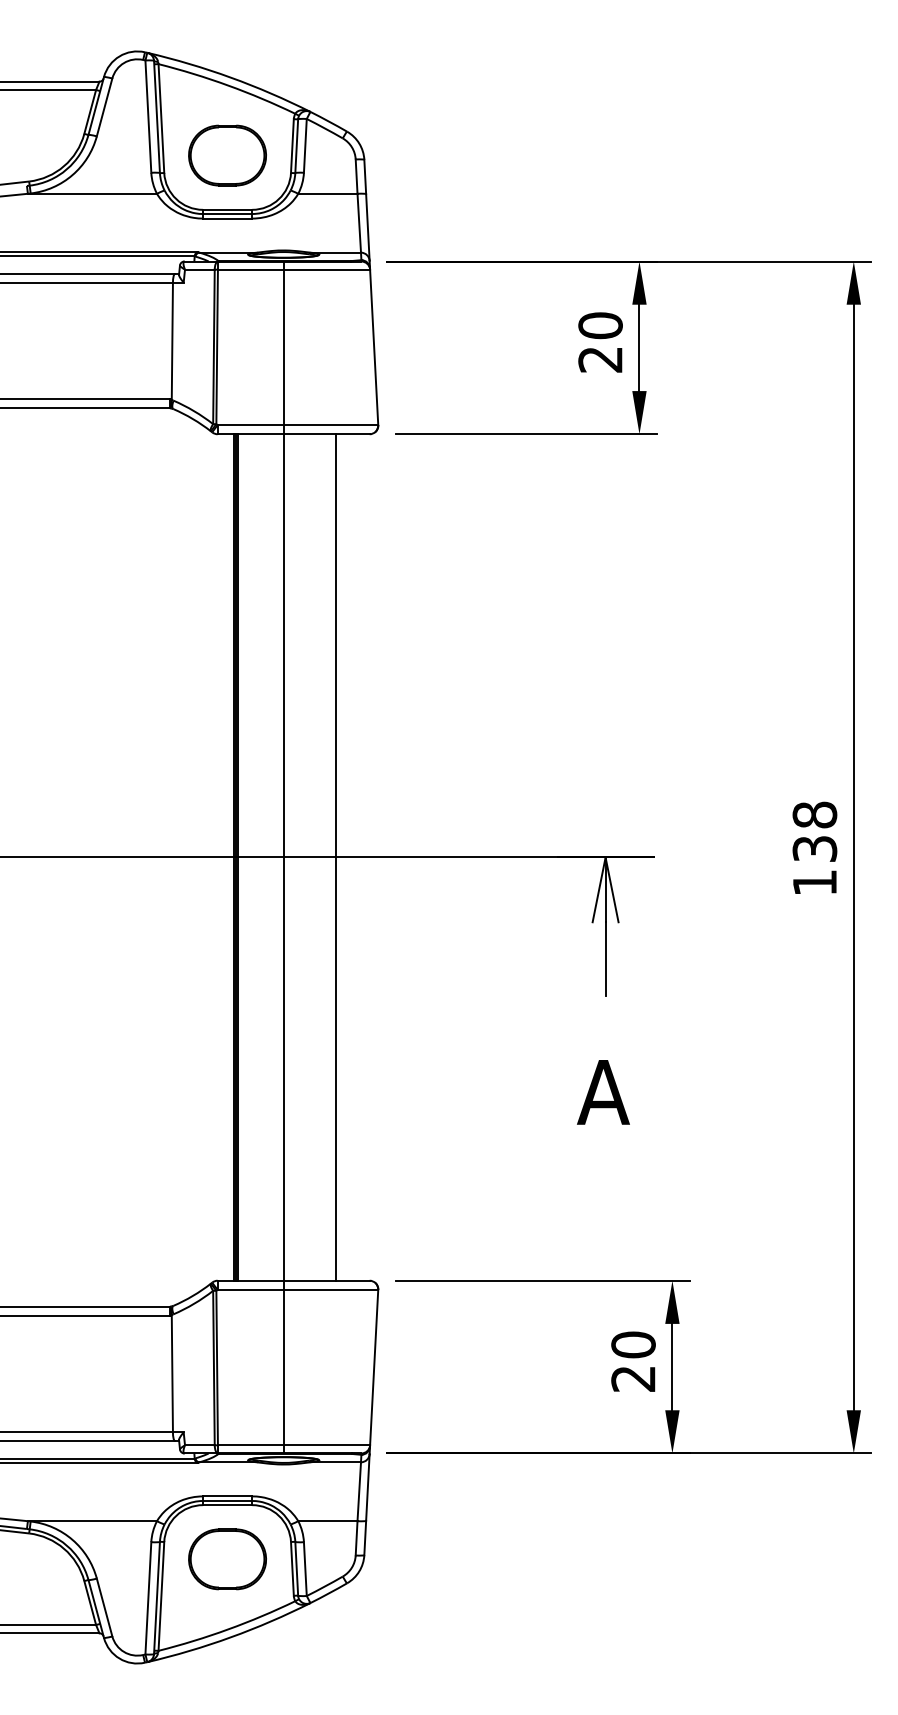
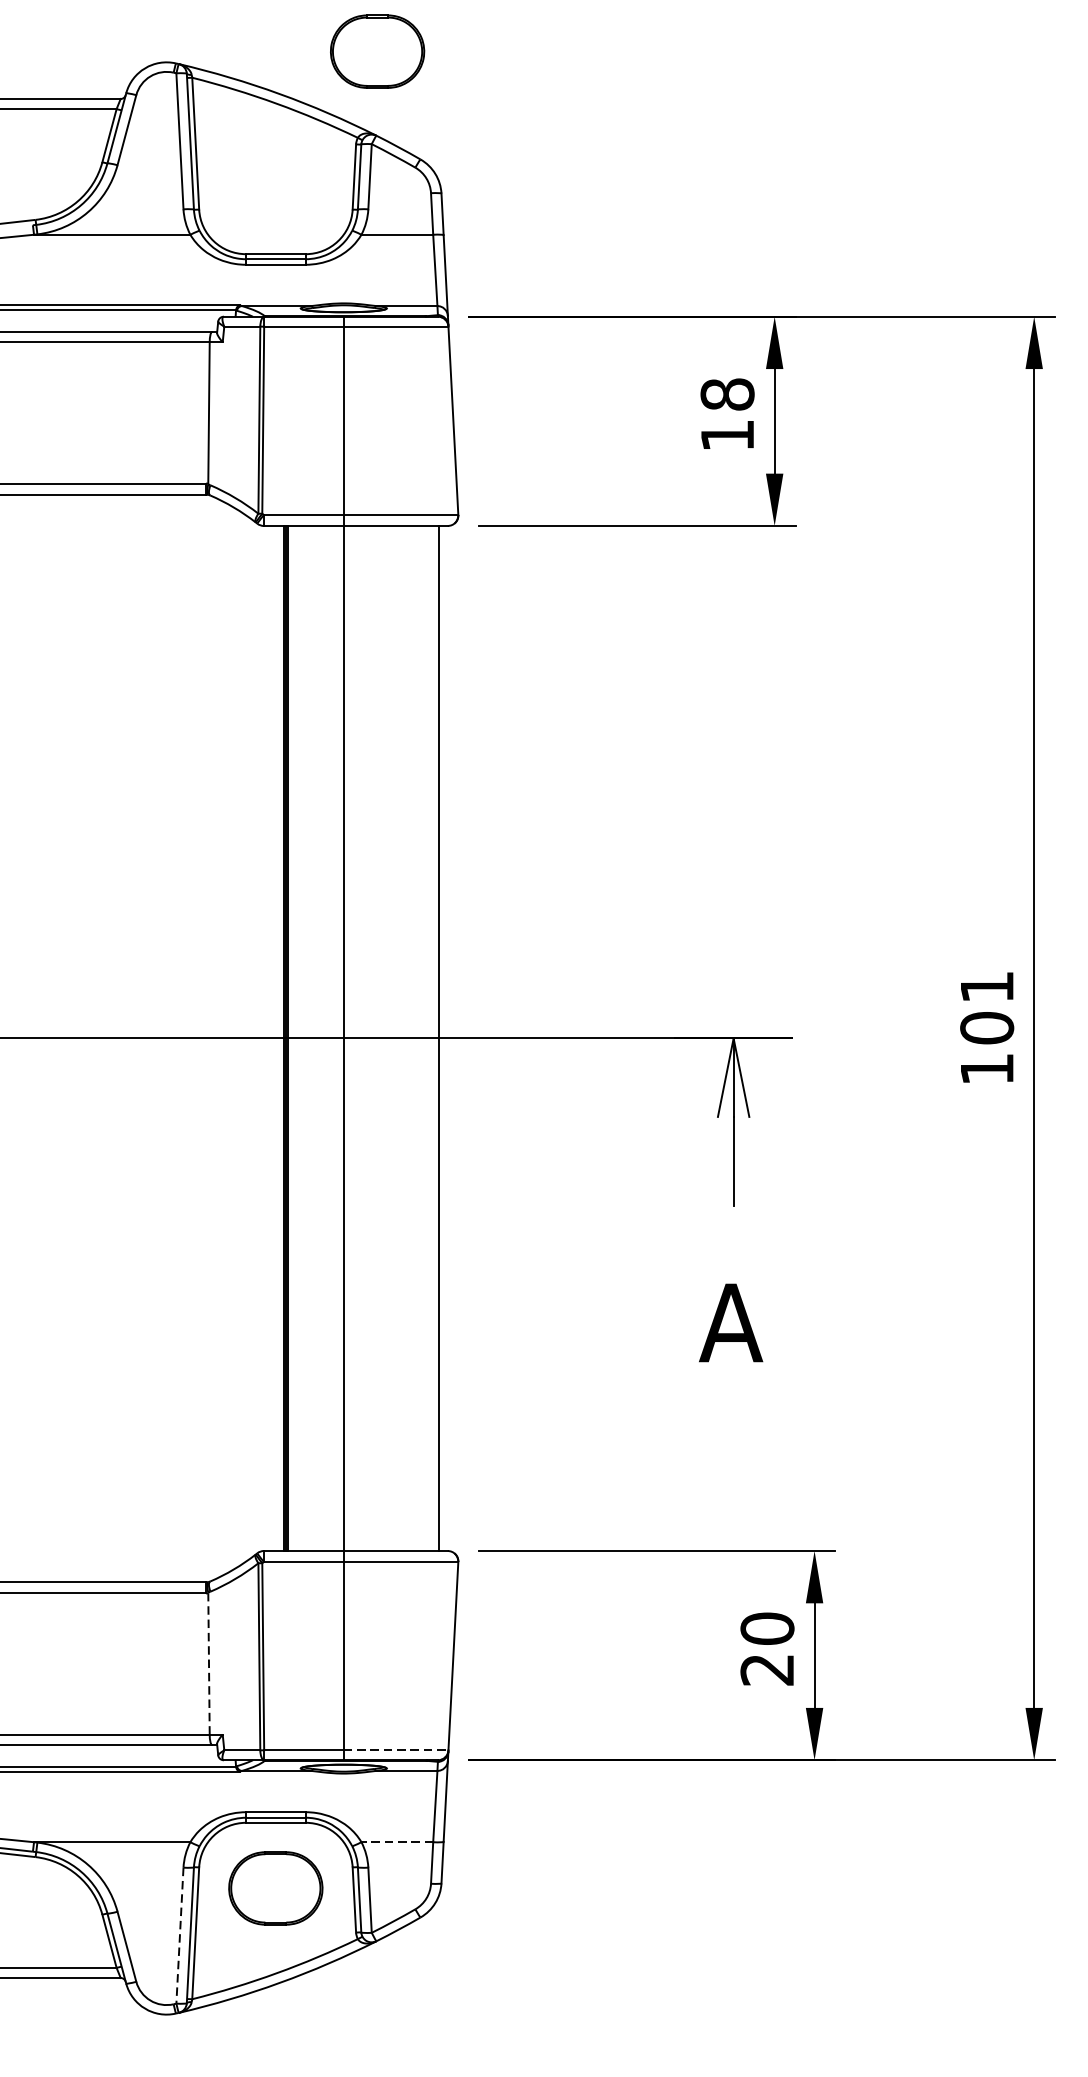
part: (227, 155) -> (377, 51), moved
text: (600, 342) -> (727, 414), 20 -> 18
text: (814, 831) -> (986, 1007), 138 -> 101
line: (335, 857) -> (439, 1038), moved
line: (172, 1373) -> (209, 1663), solid -> dashed
line: (327, 1445) -> (396, 1750), solid -> dashed
line: (327, 1521) -> (396, 1842), solid -> dashed
line: (148, 1598) -> (180, 1935), solid -> dashed

